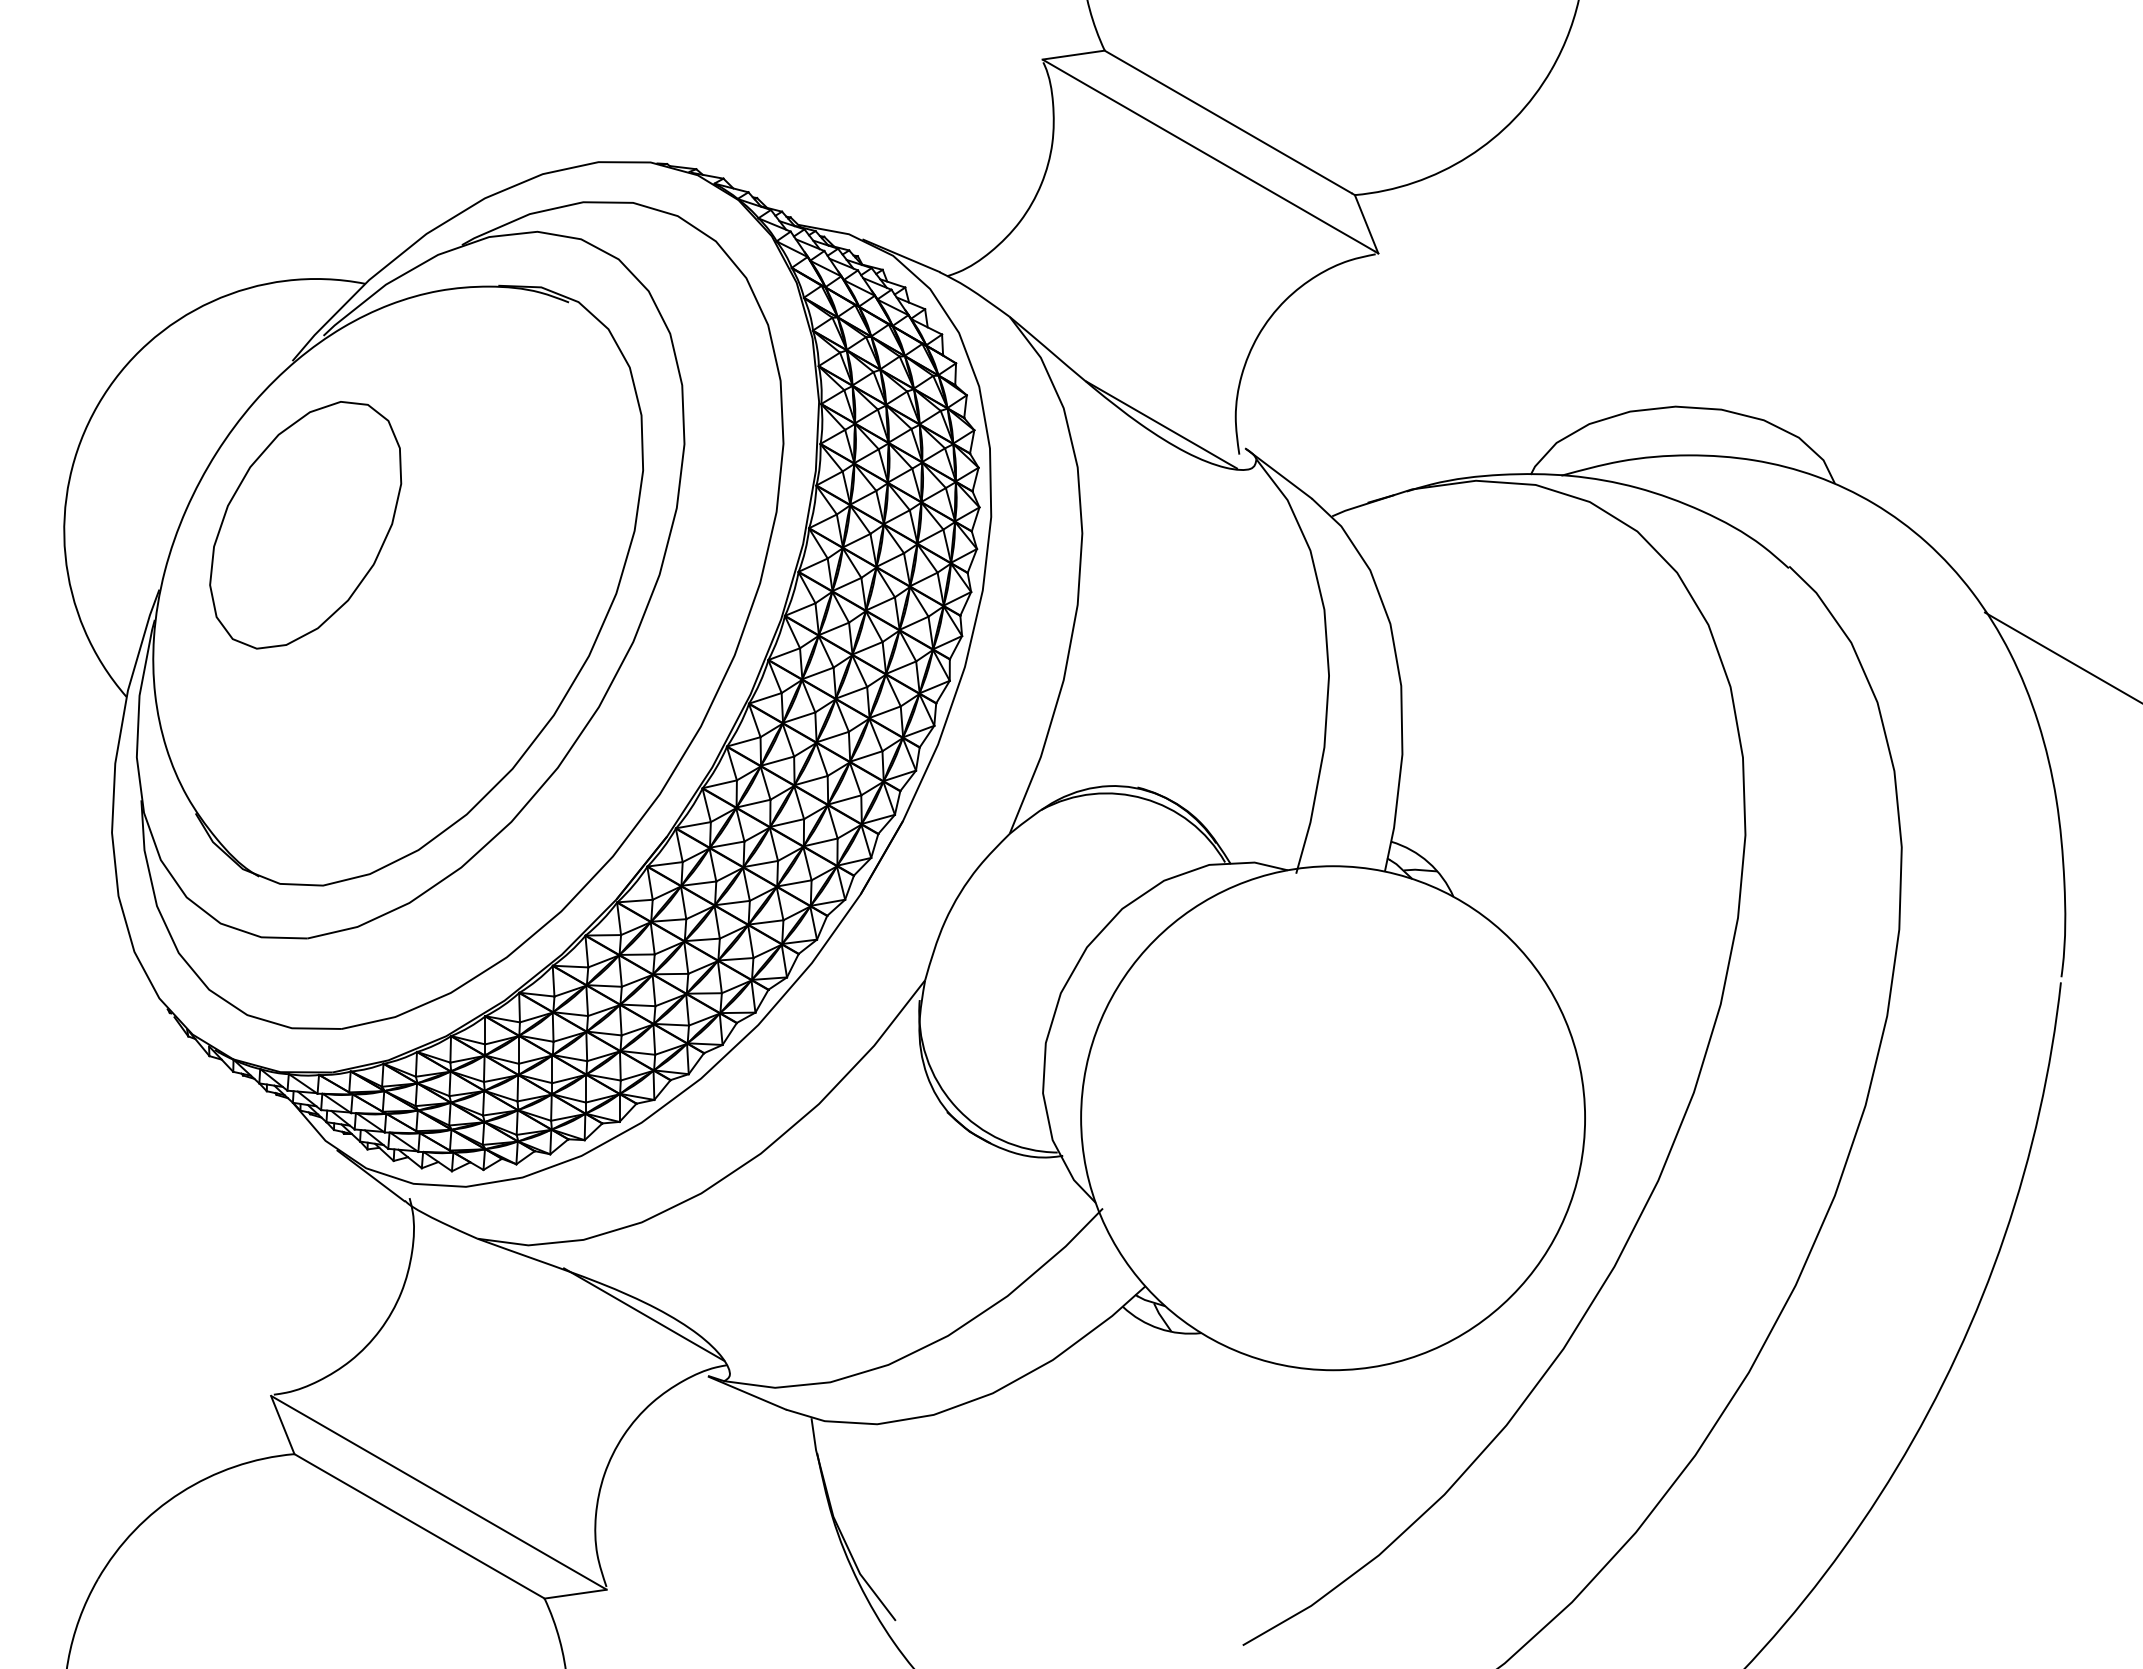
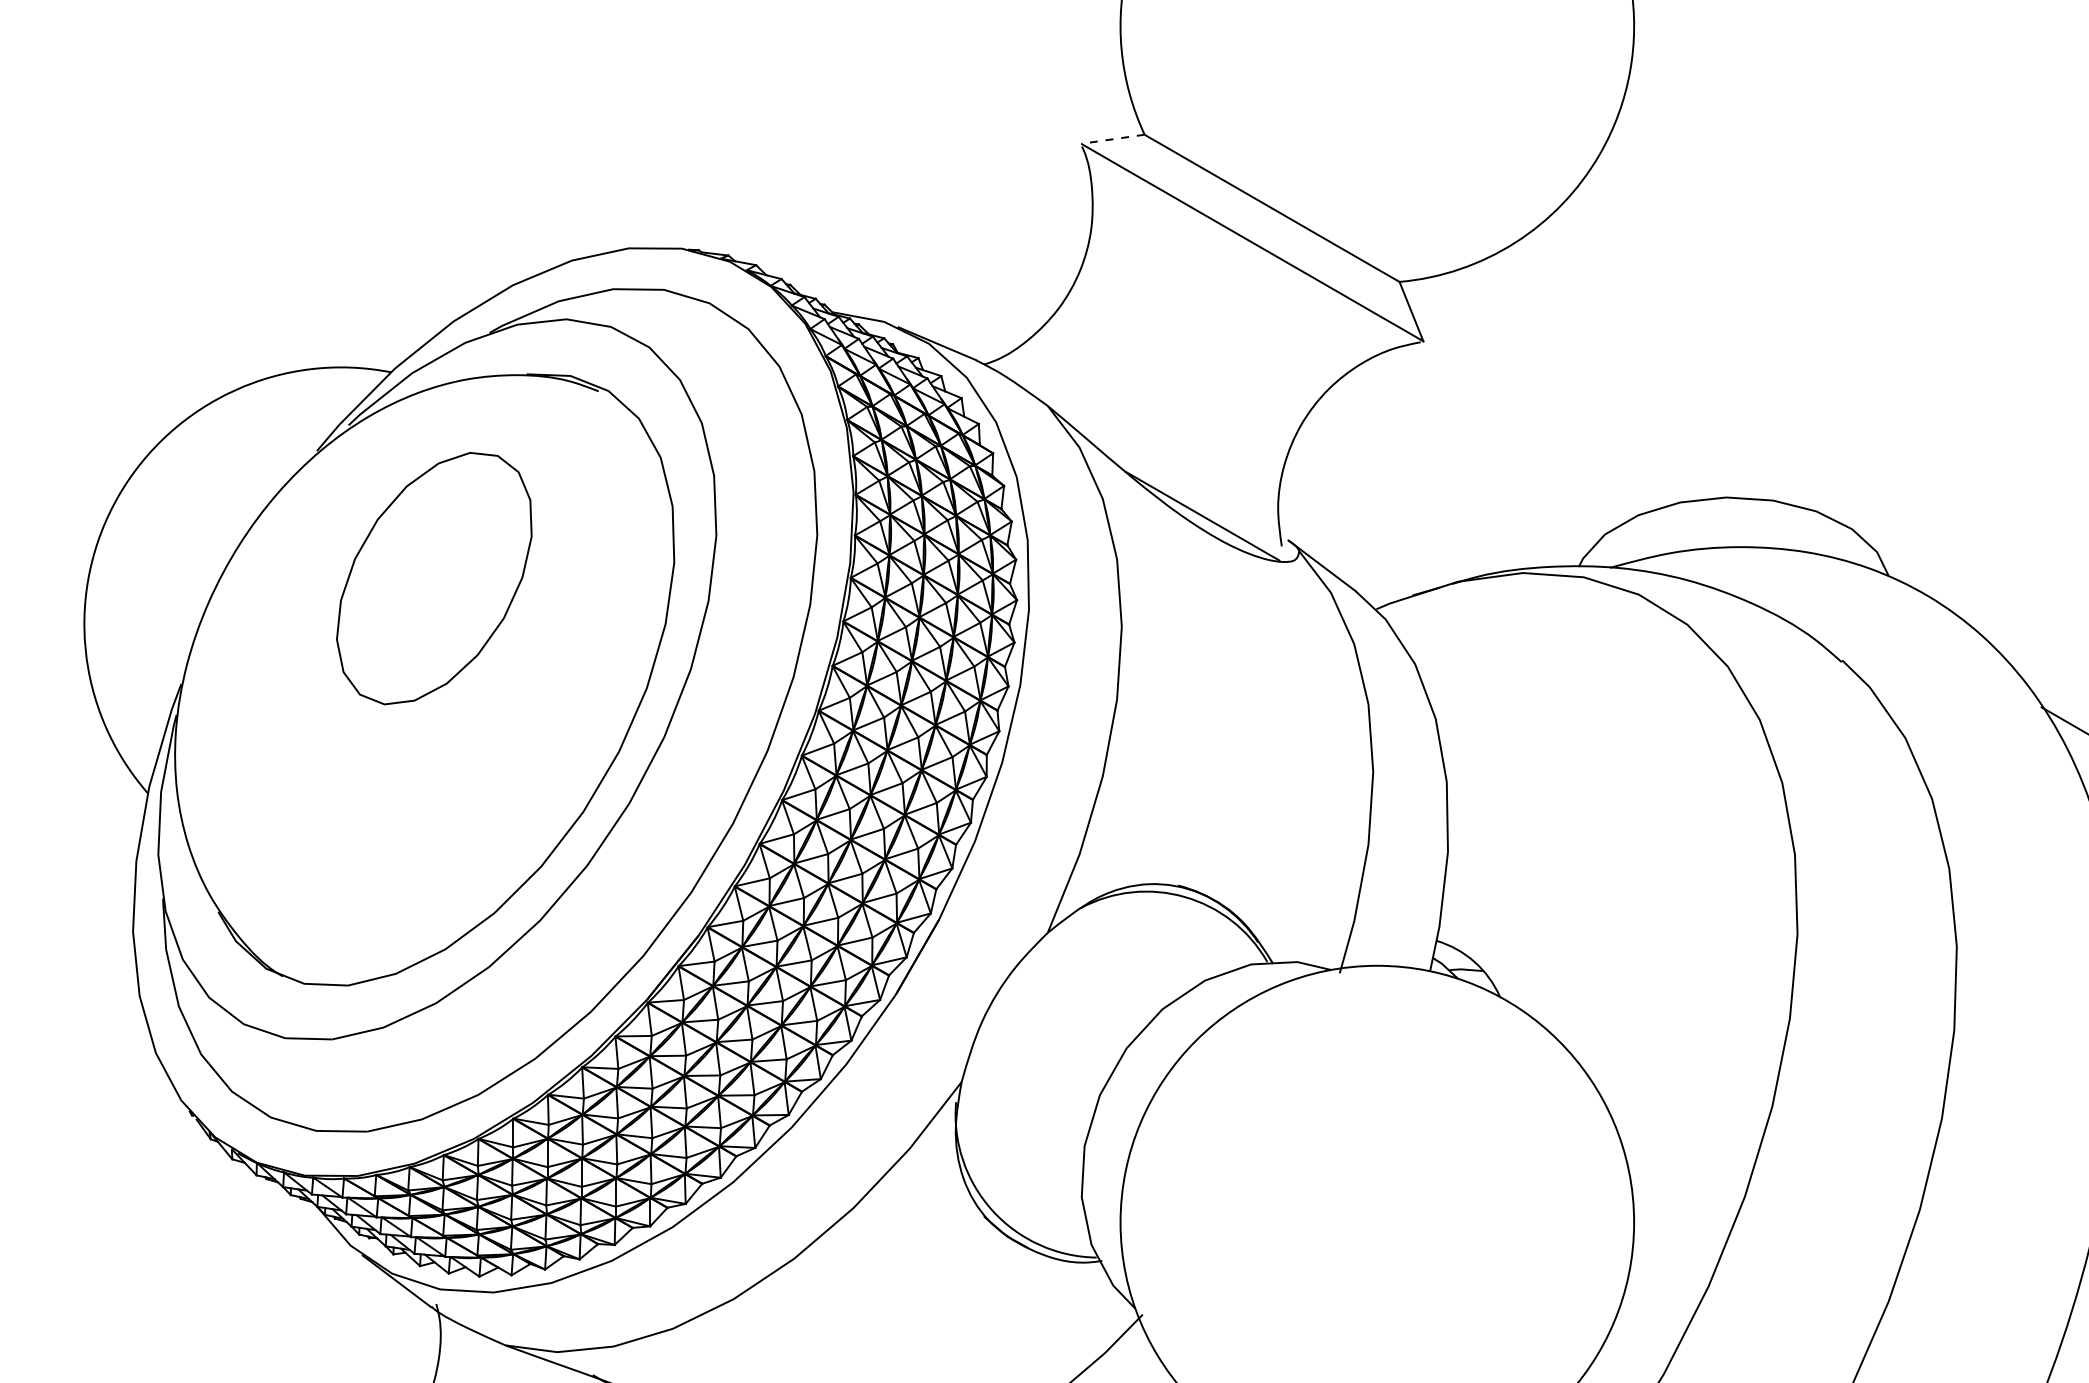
line: (1073, 55) -> (1112, 139), solid -> dashed
part: (305, 525) -> (434, 578), moved

